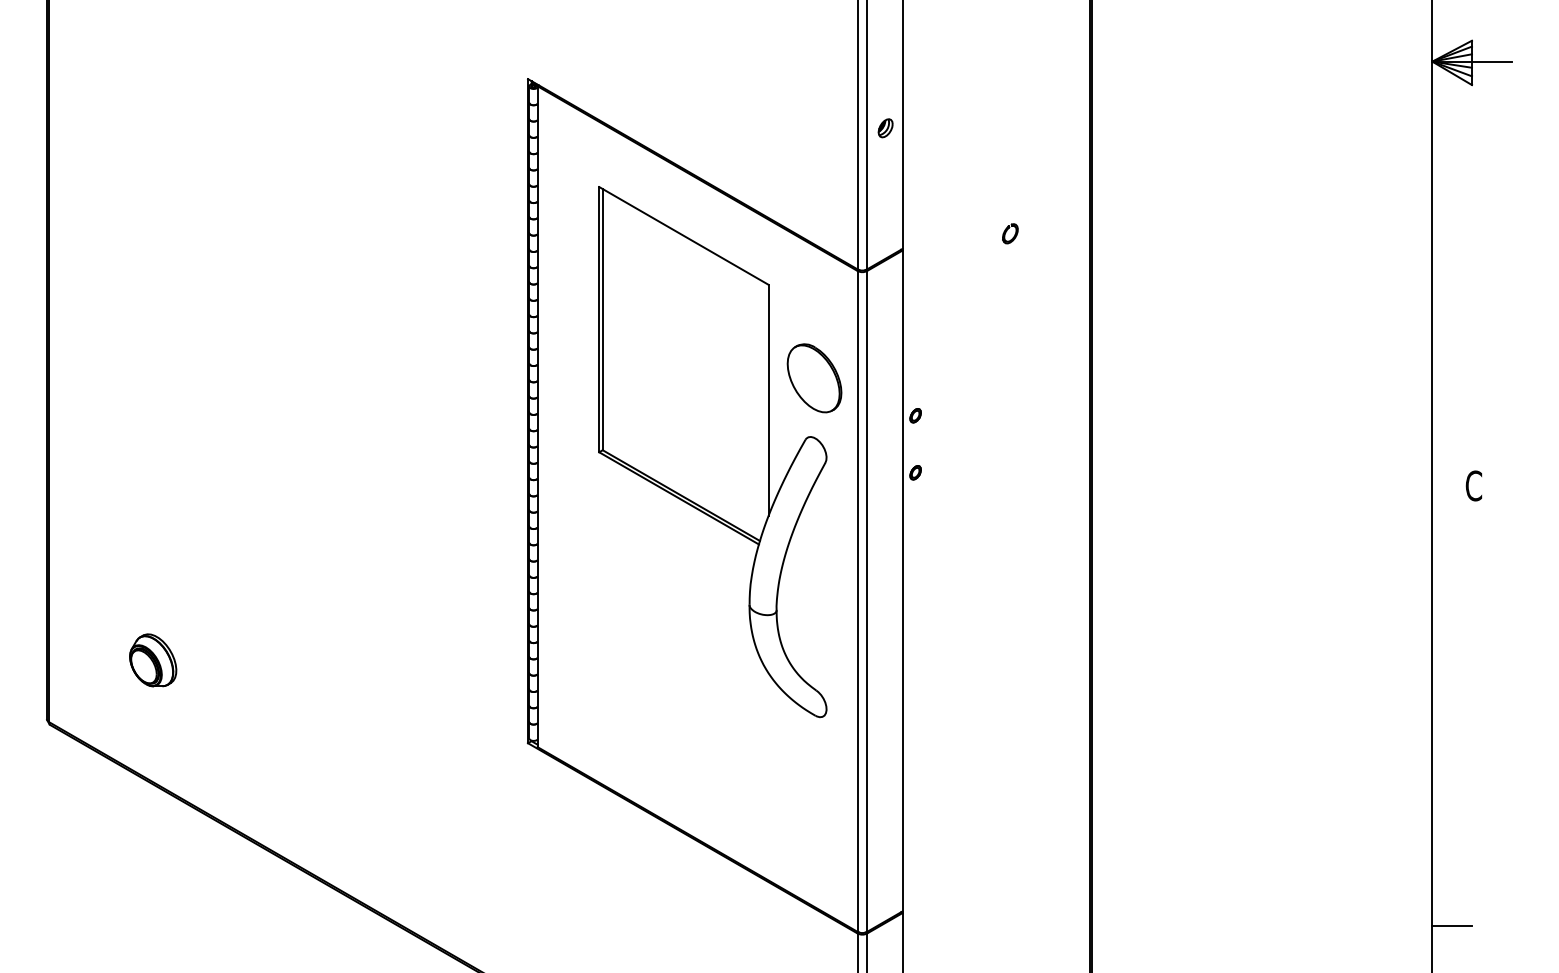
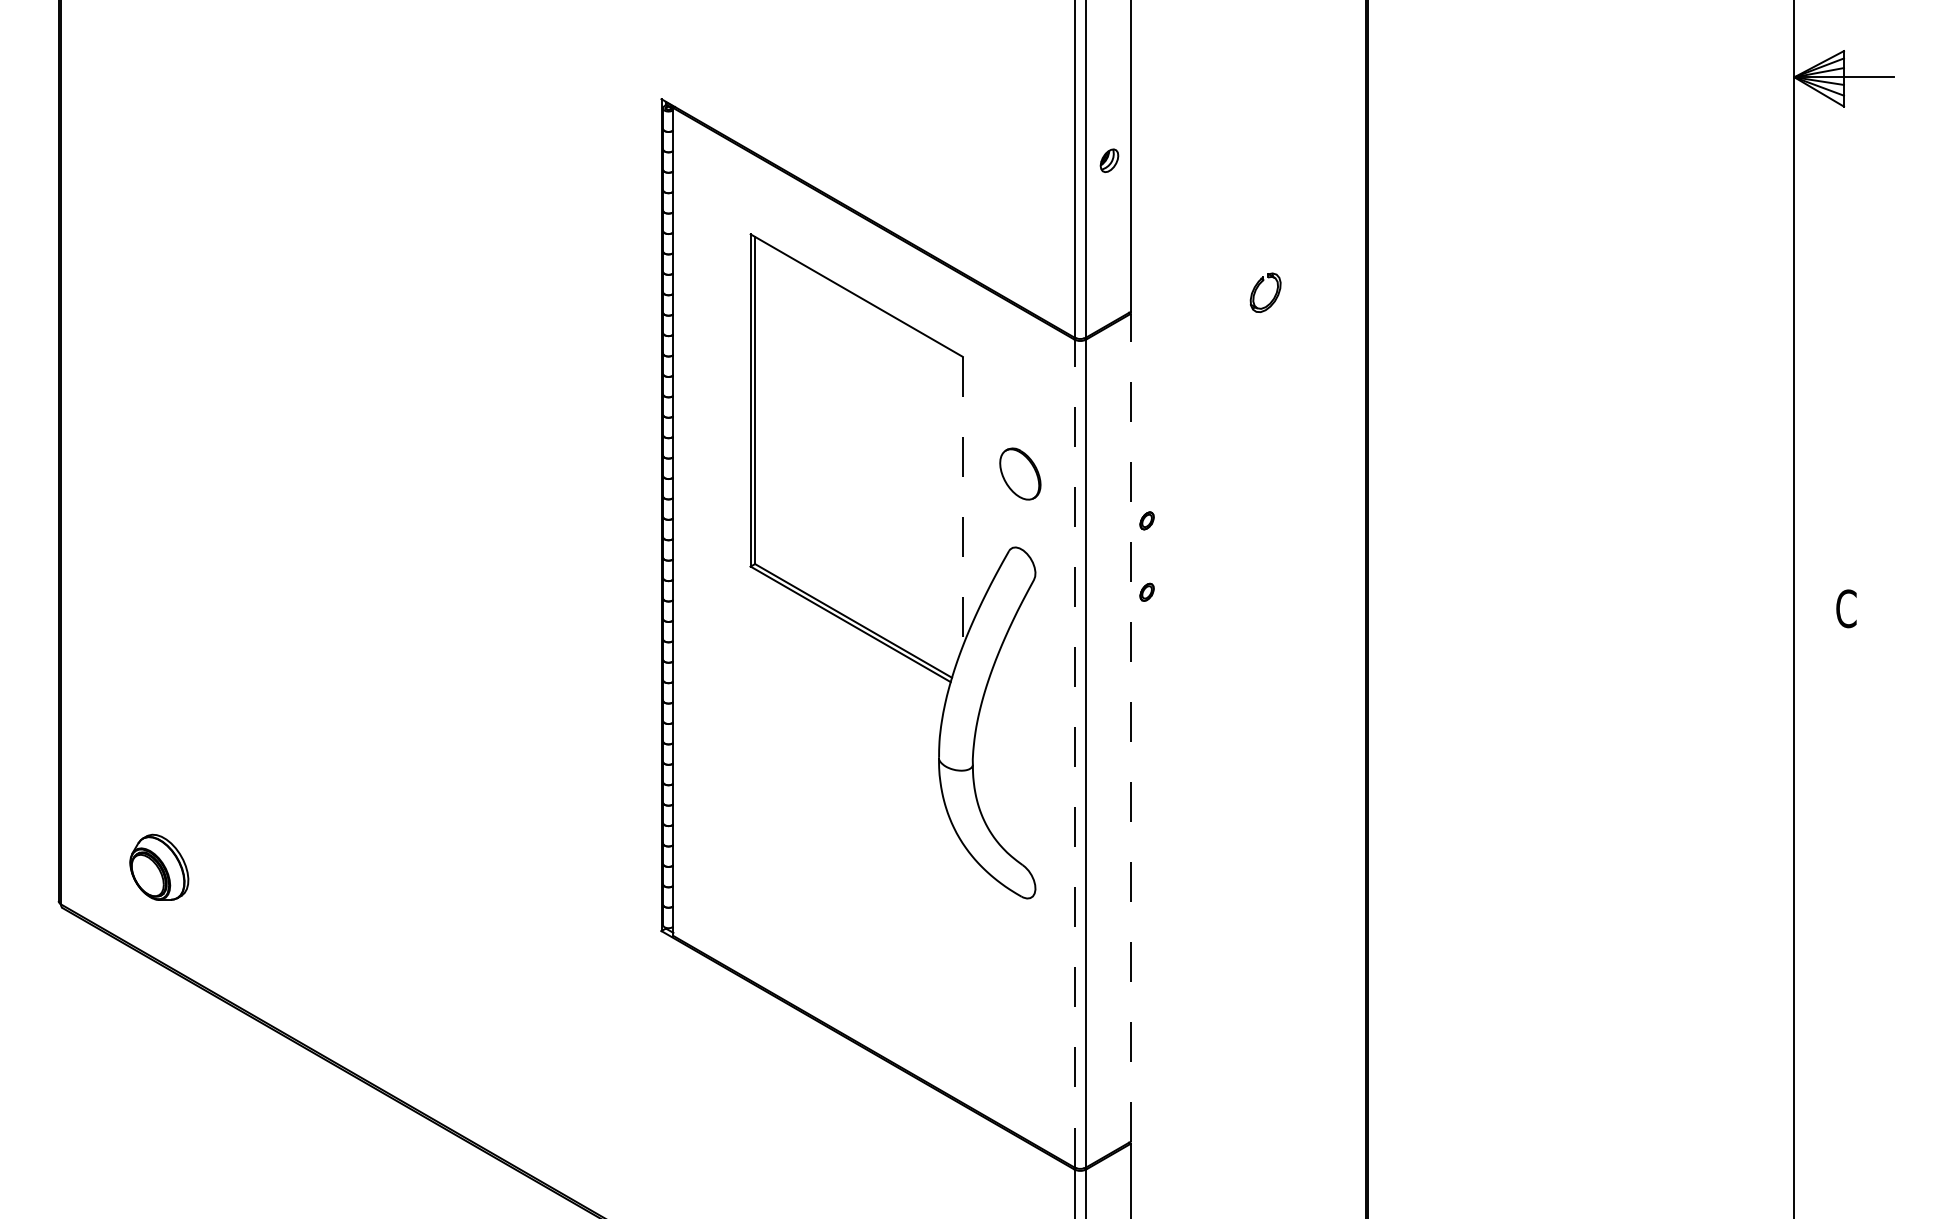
part: (1010, 233) -> (1265, 292), size x1.6
part: (814, 378) -> (1020, 474), size x0.6
line: (768, 400) -> (962, 501), solid -> dashed
line: (902, 580) -> (1130, 727), solid -> dashed
line: (857, 601) -> (1074, 753), solid -> dashed
part: (153, 660) -> (159, 867), moved
line: (1452, 926) -> (1819, 1160), removed

